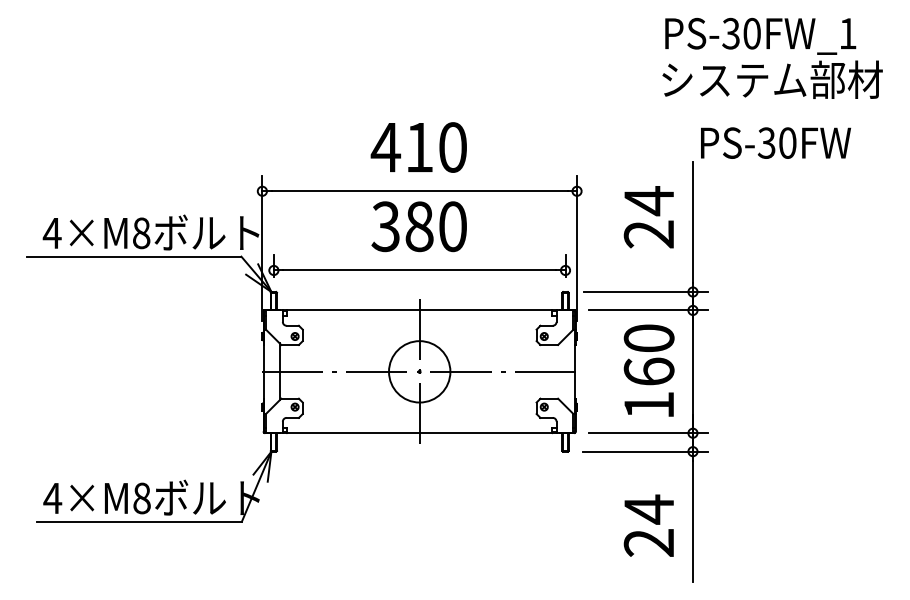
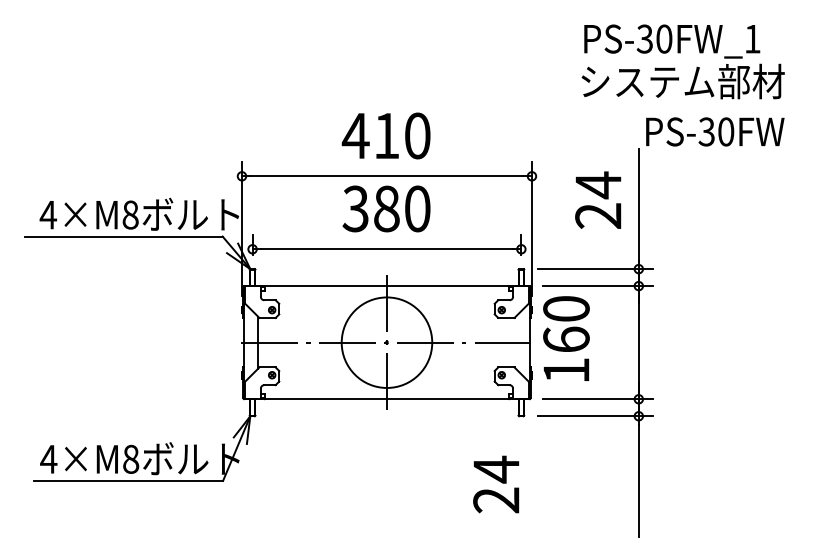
text: (771, 58) -> (682, 61), moved
text: (649, 370) -> (566, 338), moved
circle: (419, 371) -> (386, 342), size x1.6
text: (649, 525) -> (496, 484), moved

